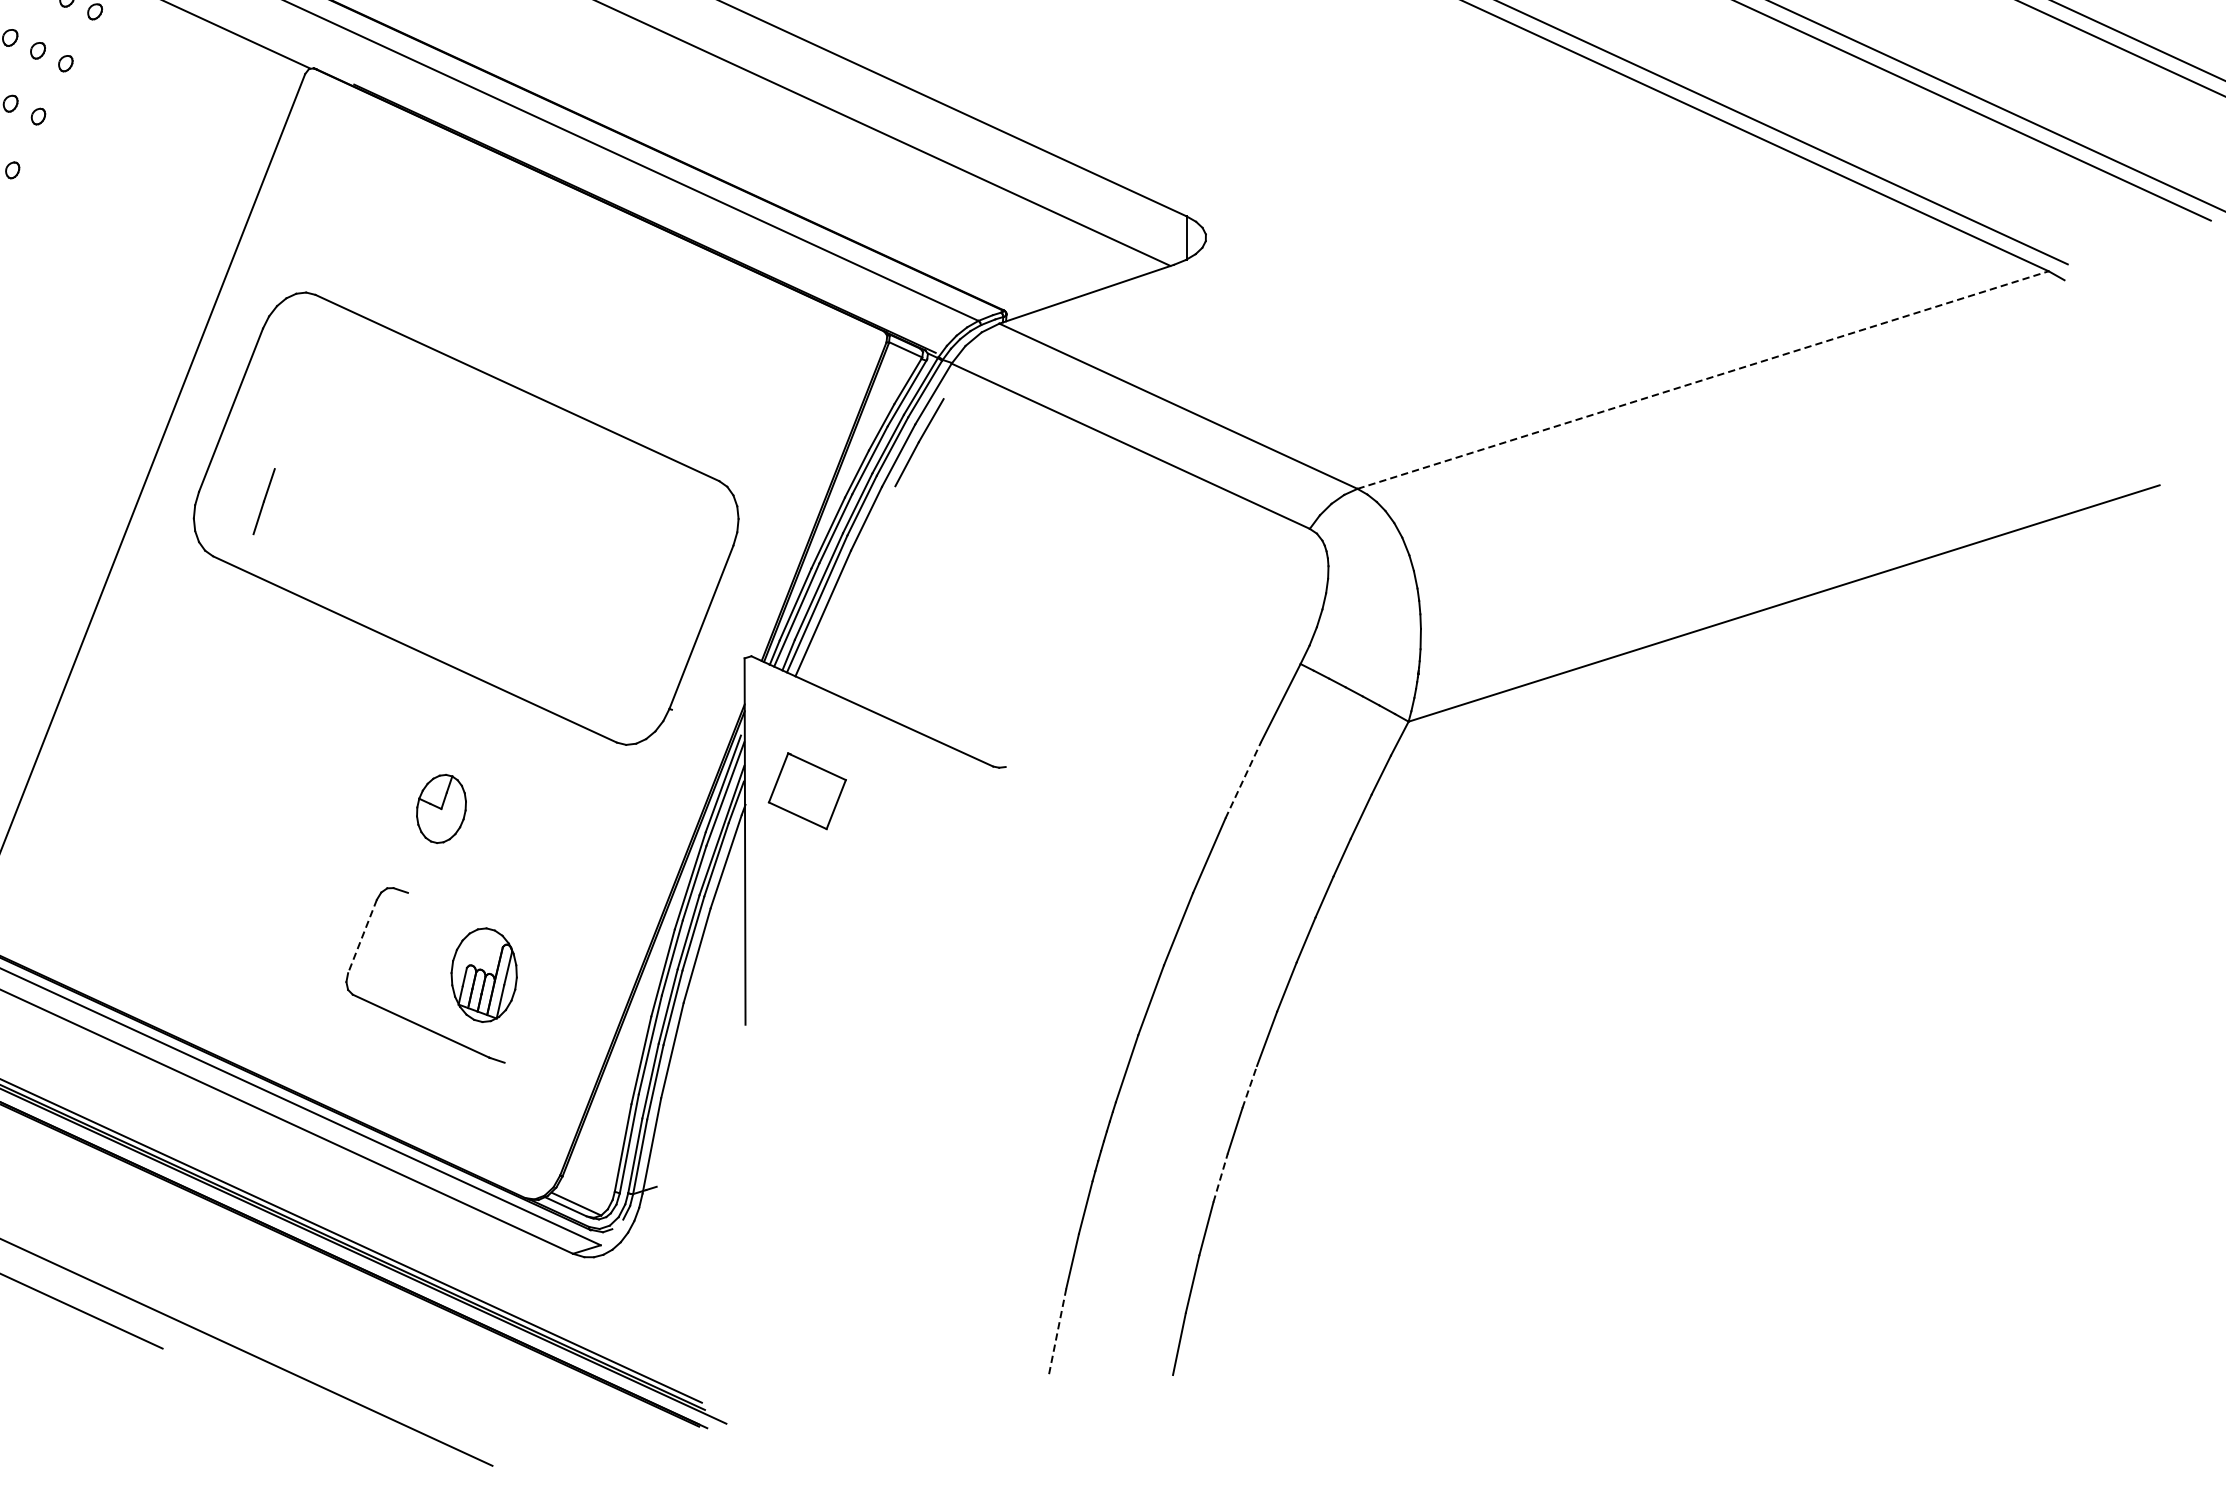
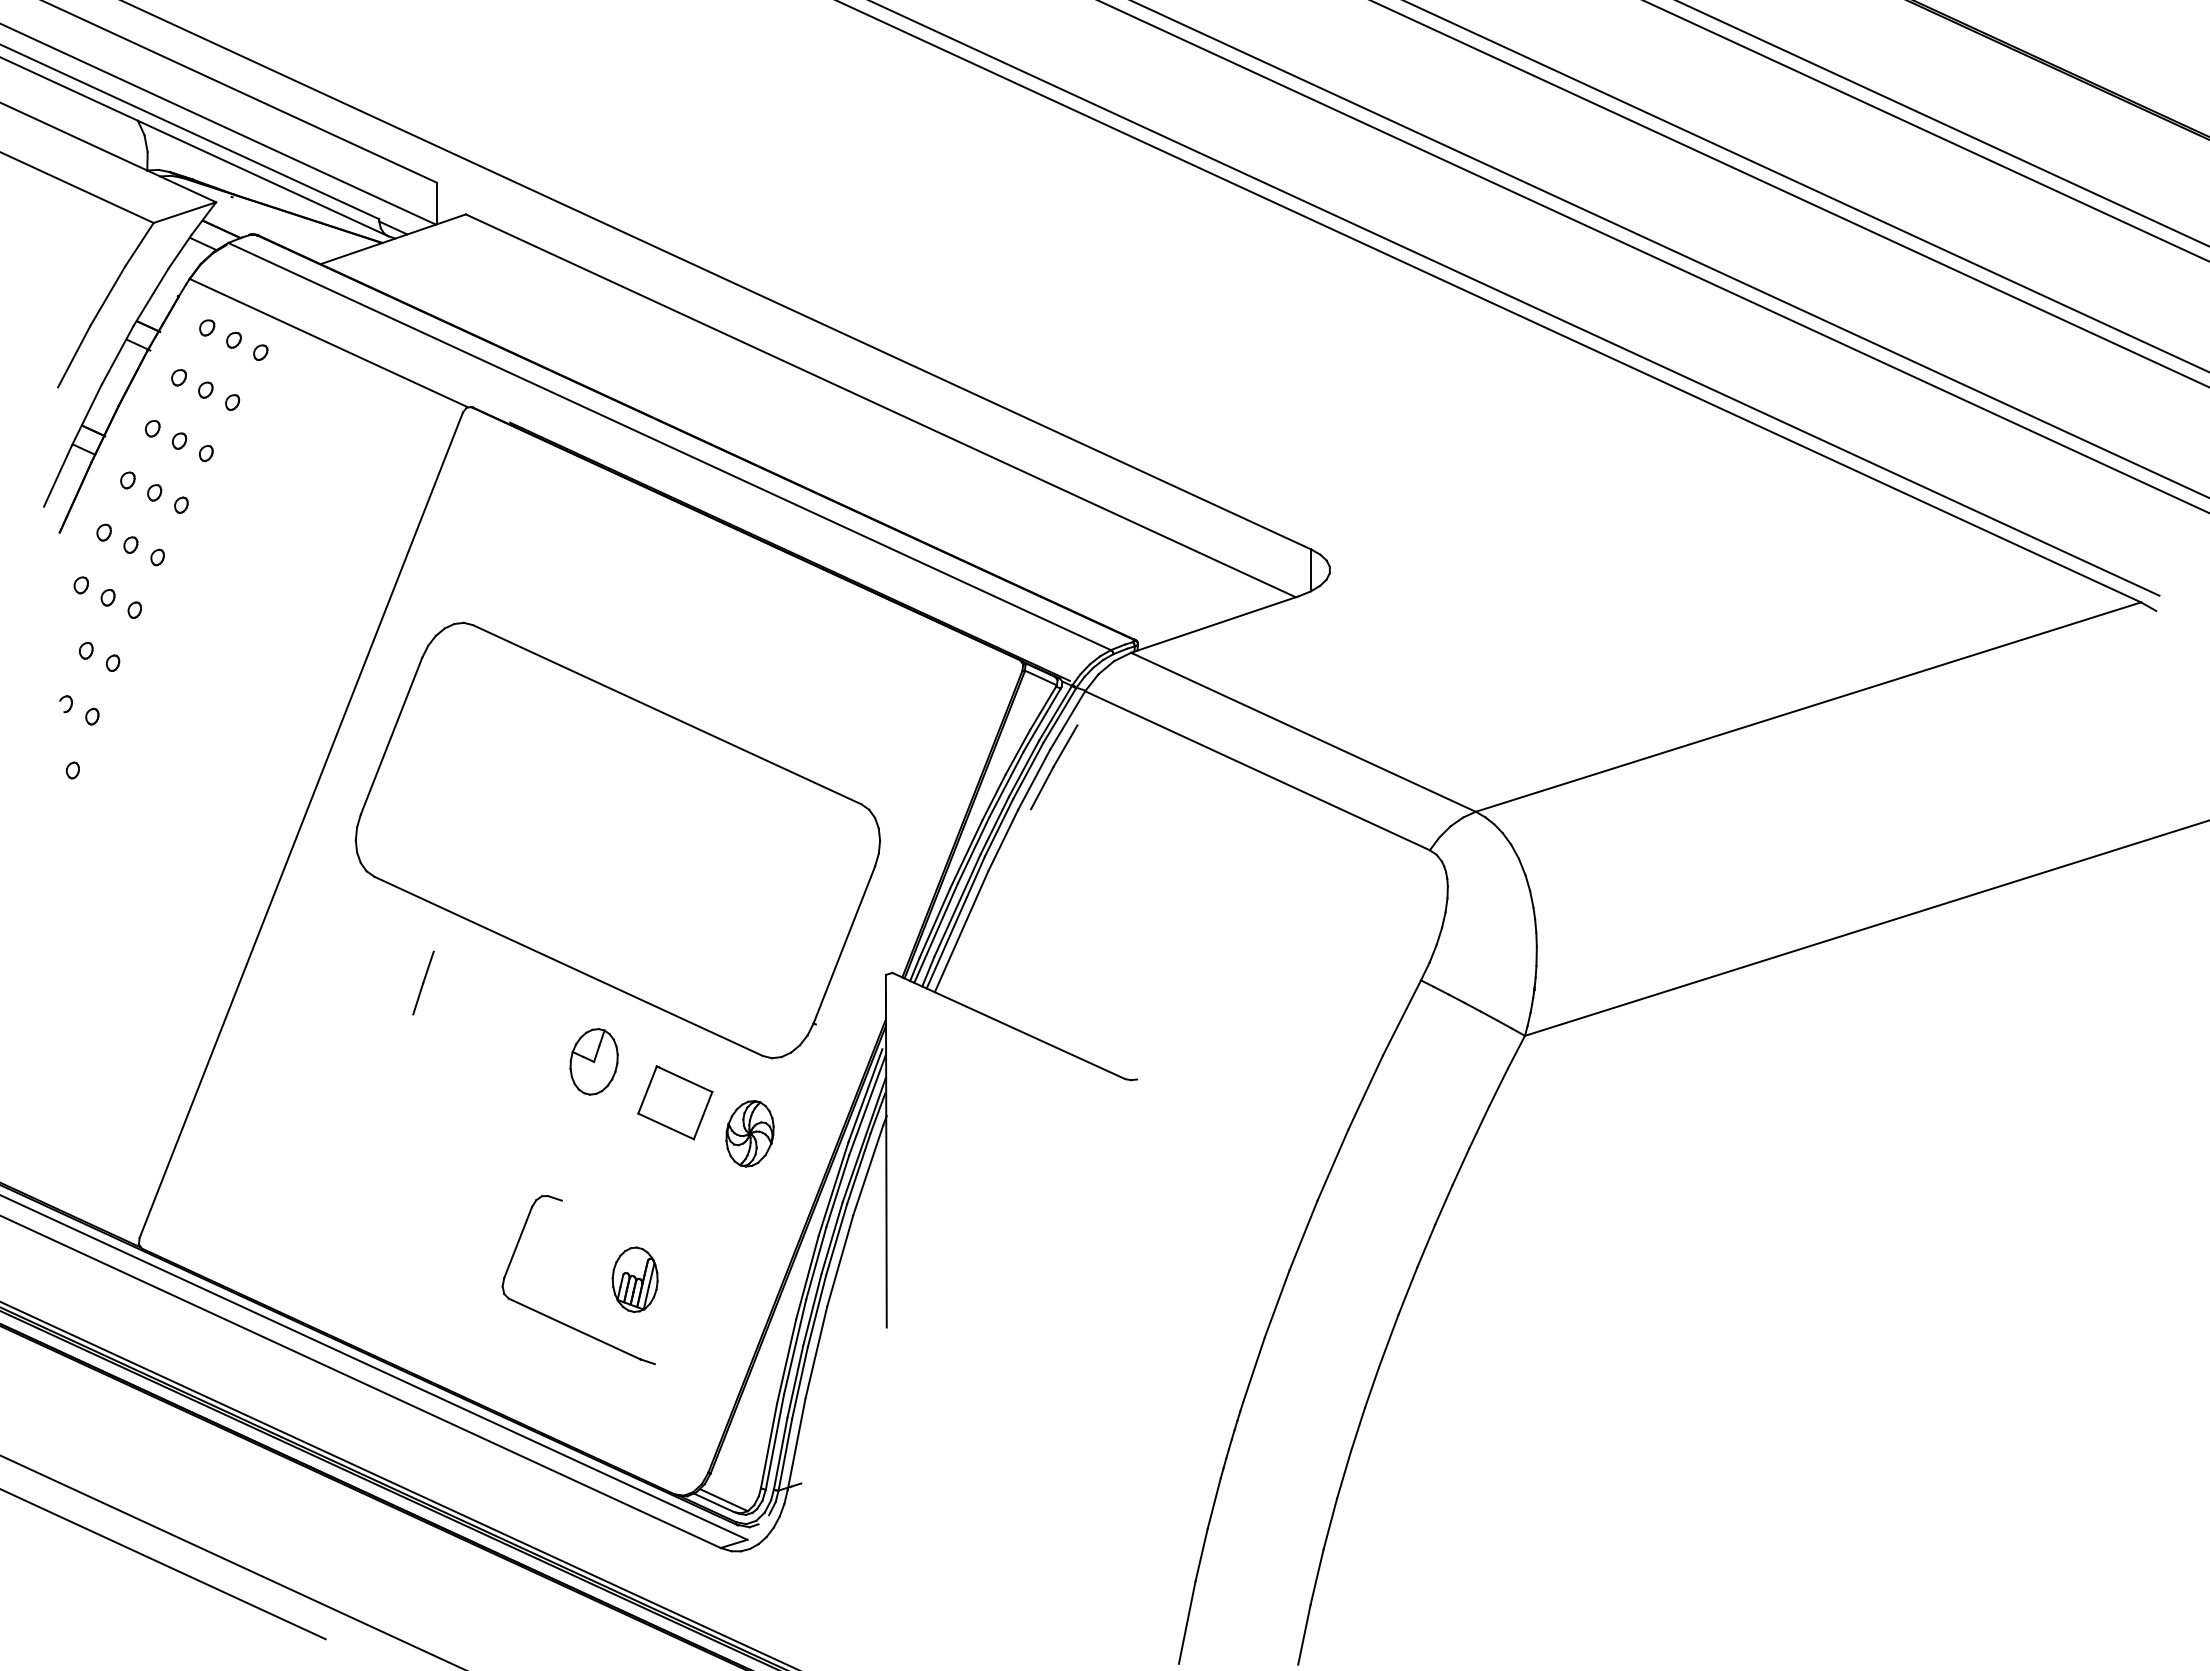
line: (1703, 380) -> (1808, 707), dashed -> solid
line: (264, 501) -> (423, 982), moved
line: (1242, 780) -> (1365, 1092), dashed -> solid
part: (807, 790) -> (675, 1102), moved
part: (440, 808) -> (593, 1061), moved
part: (602, 823) -> (749, 1133), added
line: (361, 937) -> (517, 1243), dashed -> solid
part: (483, 974) -> (634, 1279), size x0.71
line: (1250, 1087) -> (1372, 1387), dashed -> solid
line: (1221, 1178) -> (1344, 1475), dashed -> solid
line: (1057, 1331) -> (1187, 1622), dashed -> solid

